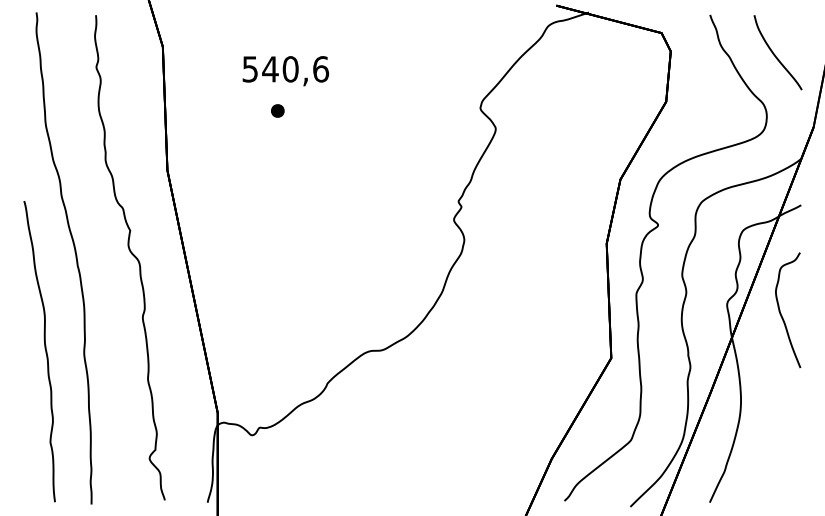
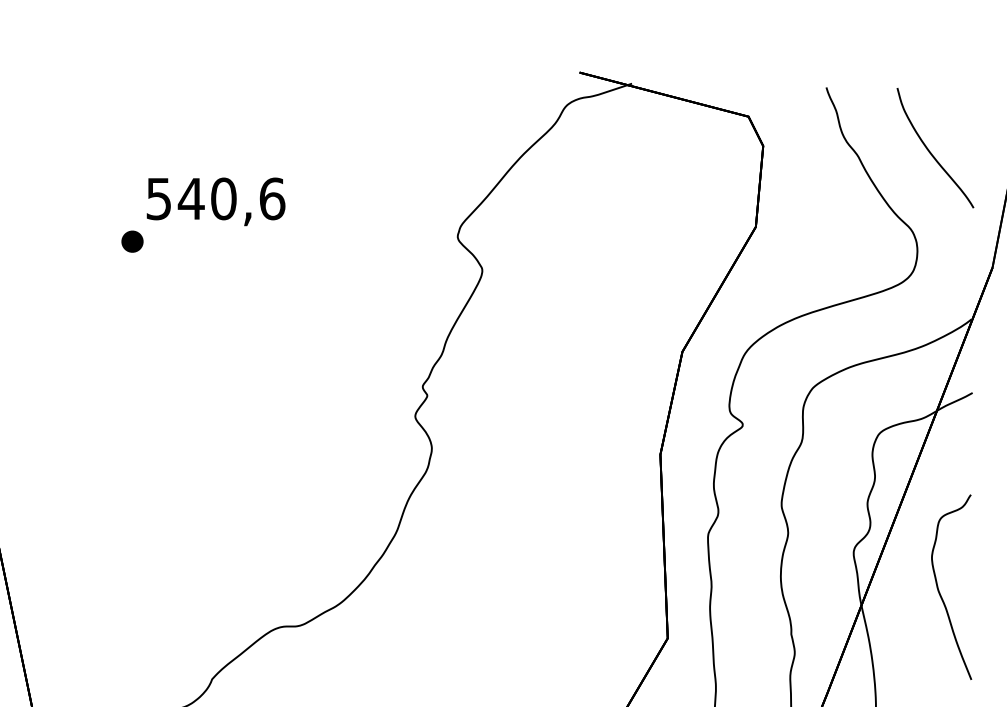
text: (285, 71) -> (215, 202), moved
curve: (781, 313) -> (940, 592), moved

